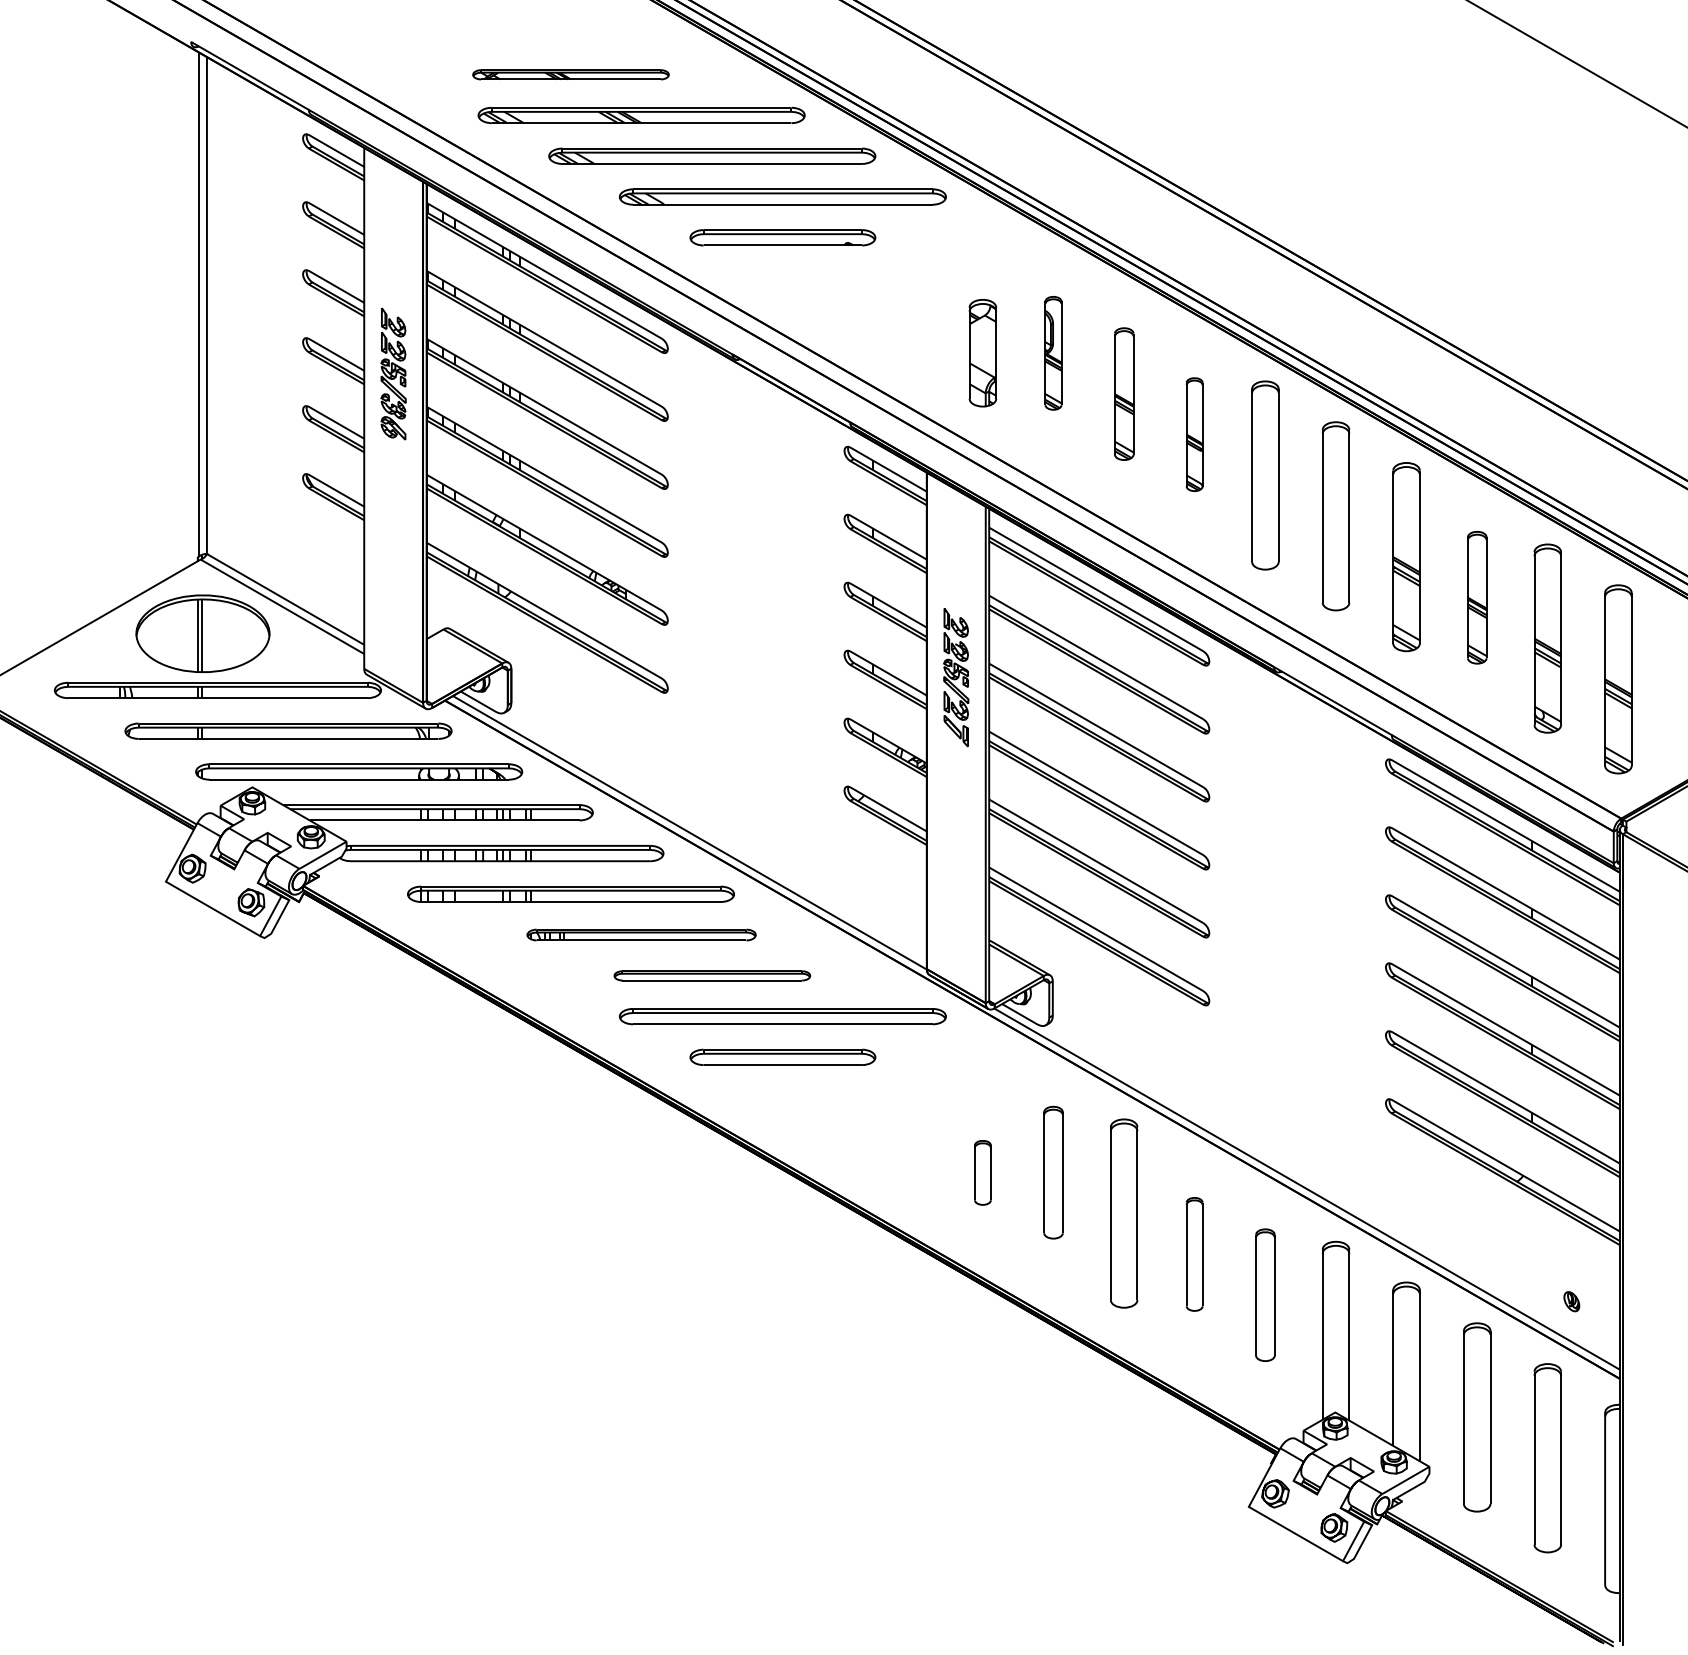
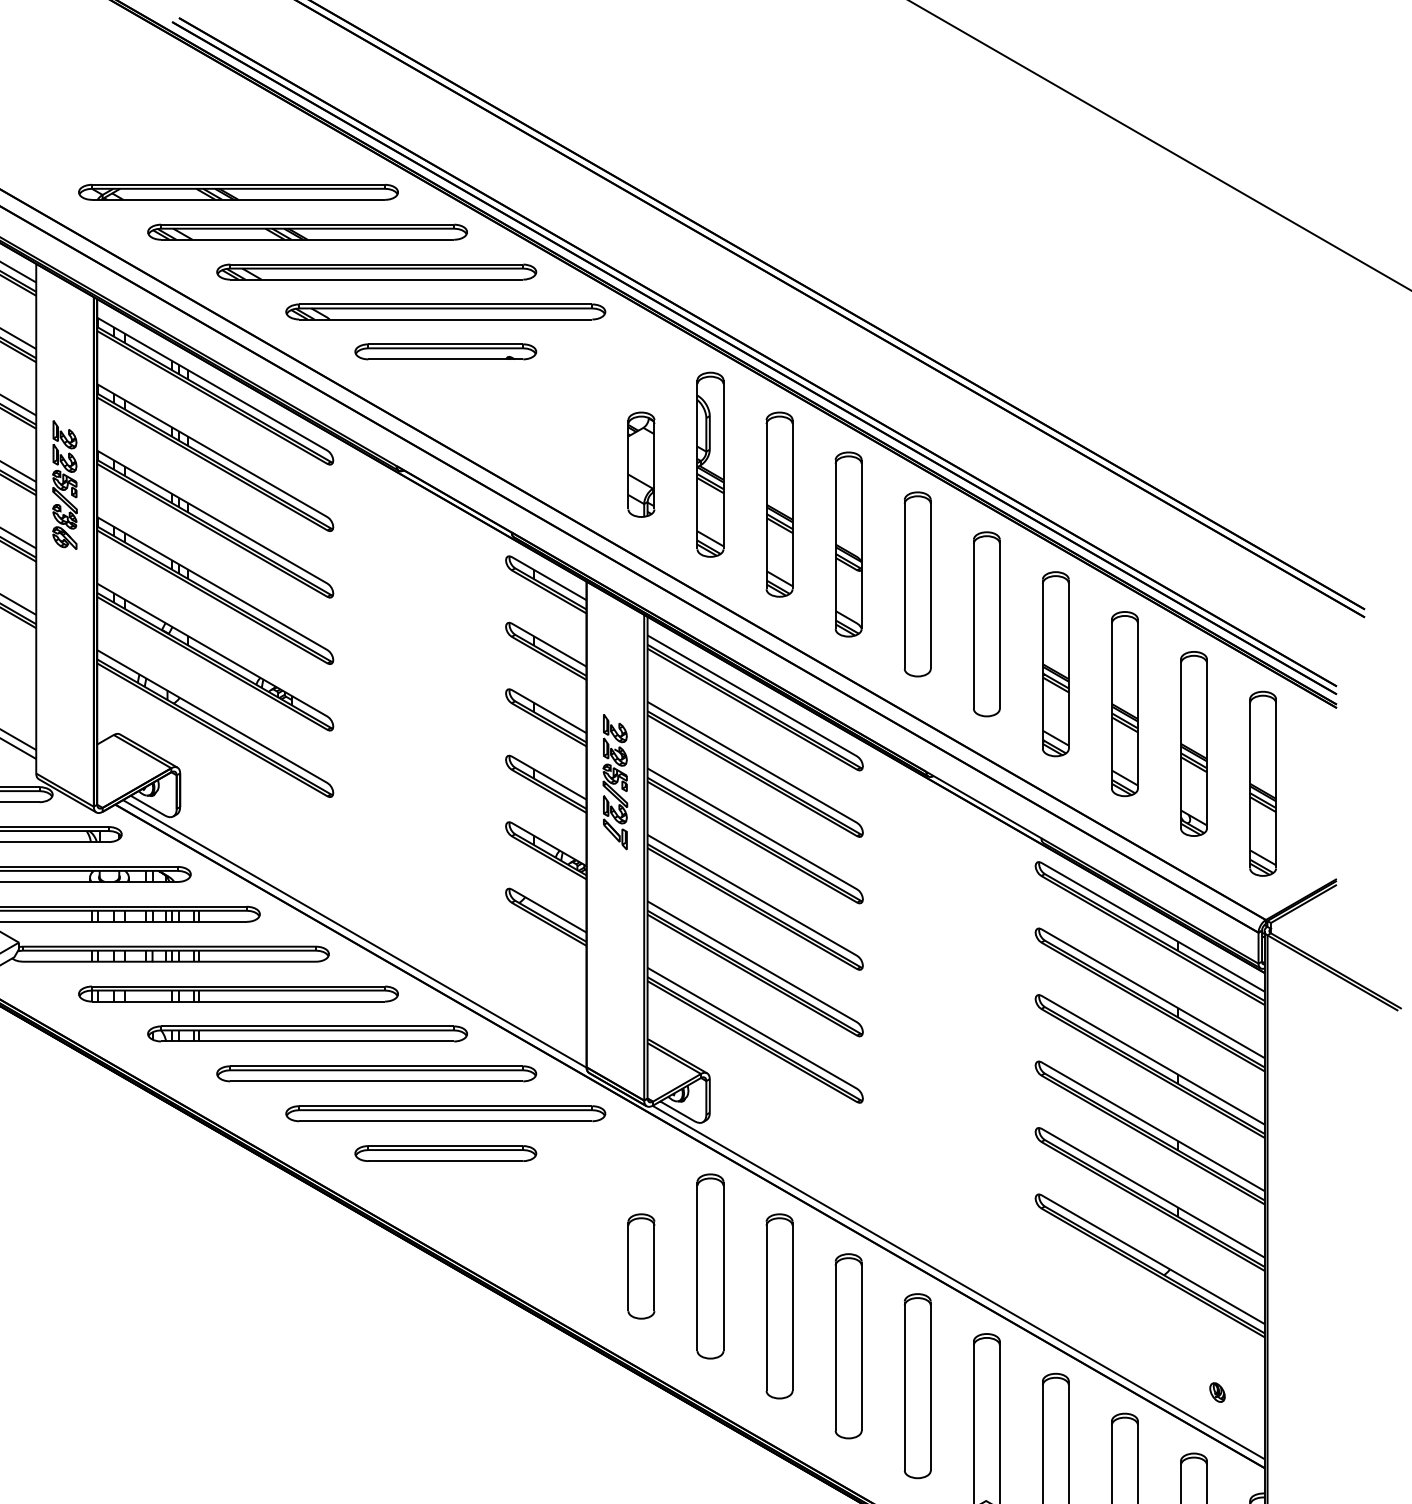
part: (570, 74) -> (238, 192), size x1.67
part: (1053, 353) -> (710, 465), size x1.67
part: (1124, 394) -> (779, 505), size x1.43
part: (1194, 434) -> (848, 544), size x1.67
part: (1477, 597) -> (1125, 703), size x1.43
part: (641, 934) -> (307, 1033), size x1.43
part: (712, 975) -> (376, 1073), size x1.67
part: (982, 1172) -> (641, 1266), size x1.67
part: (1053, 1172) -> (710, 1266), size x1.43
part: (1194, 1254) -> (848, 1346), size x1.67
part: (1265, 1295) -> (917, 1386), size x1.43

